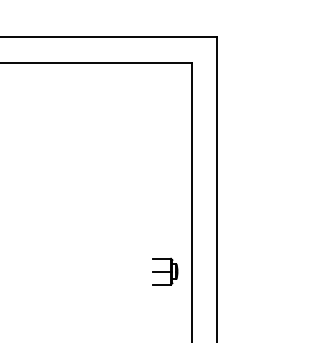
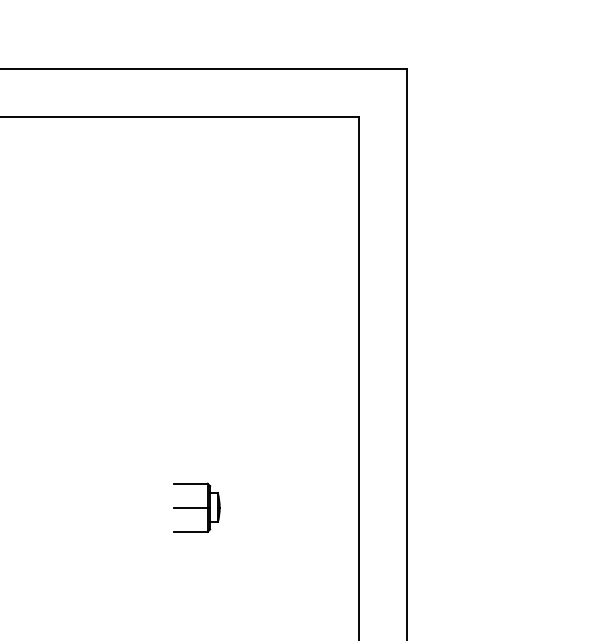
part: (165, 271) -> (197, 507), moved

